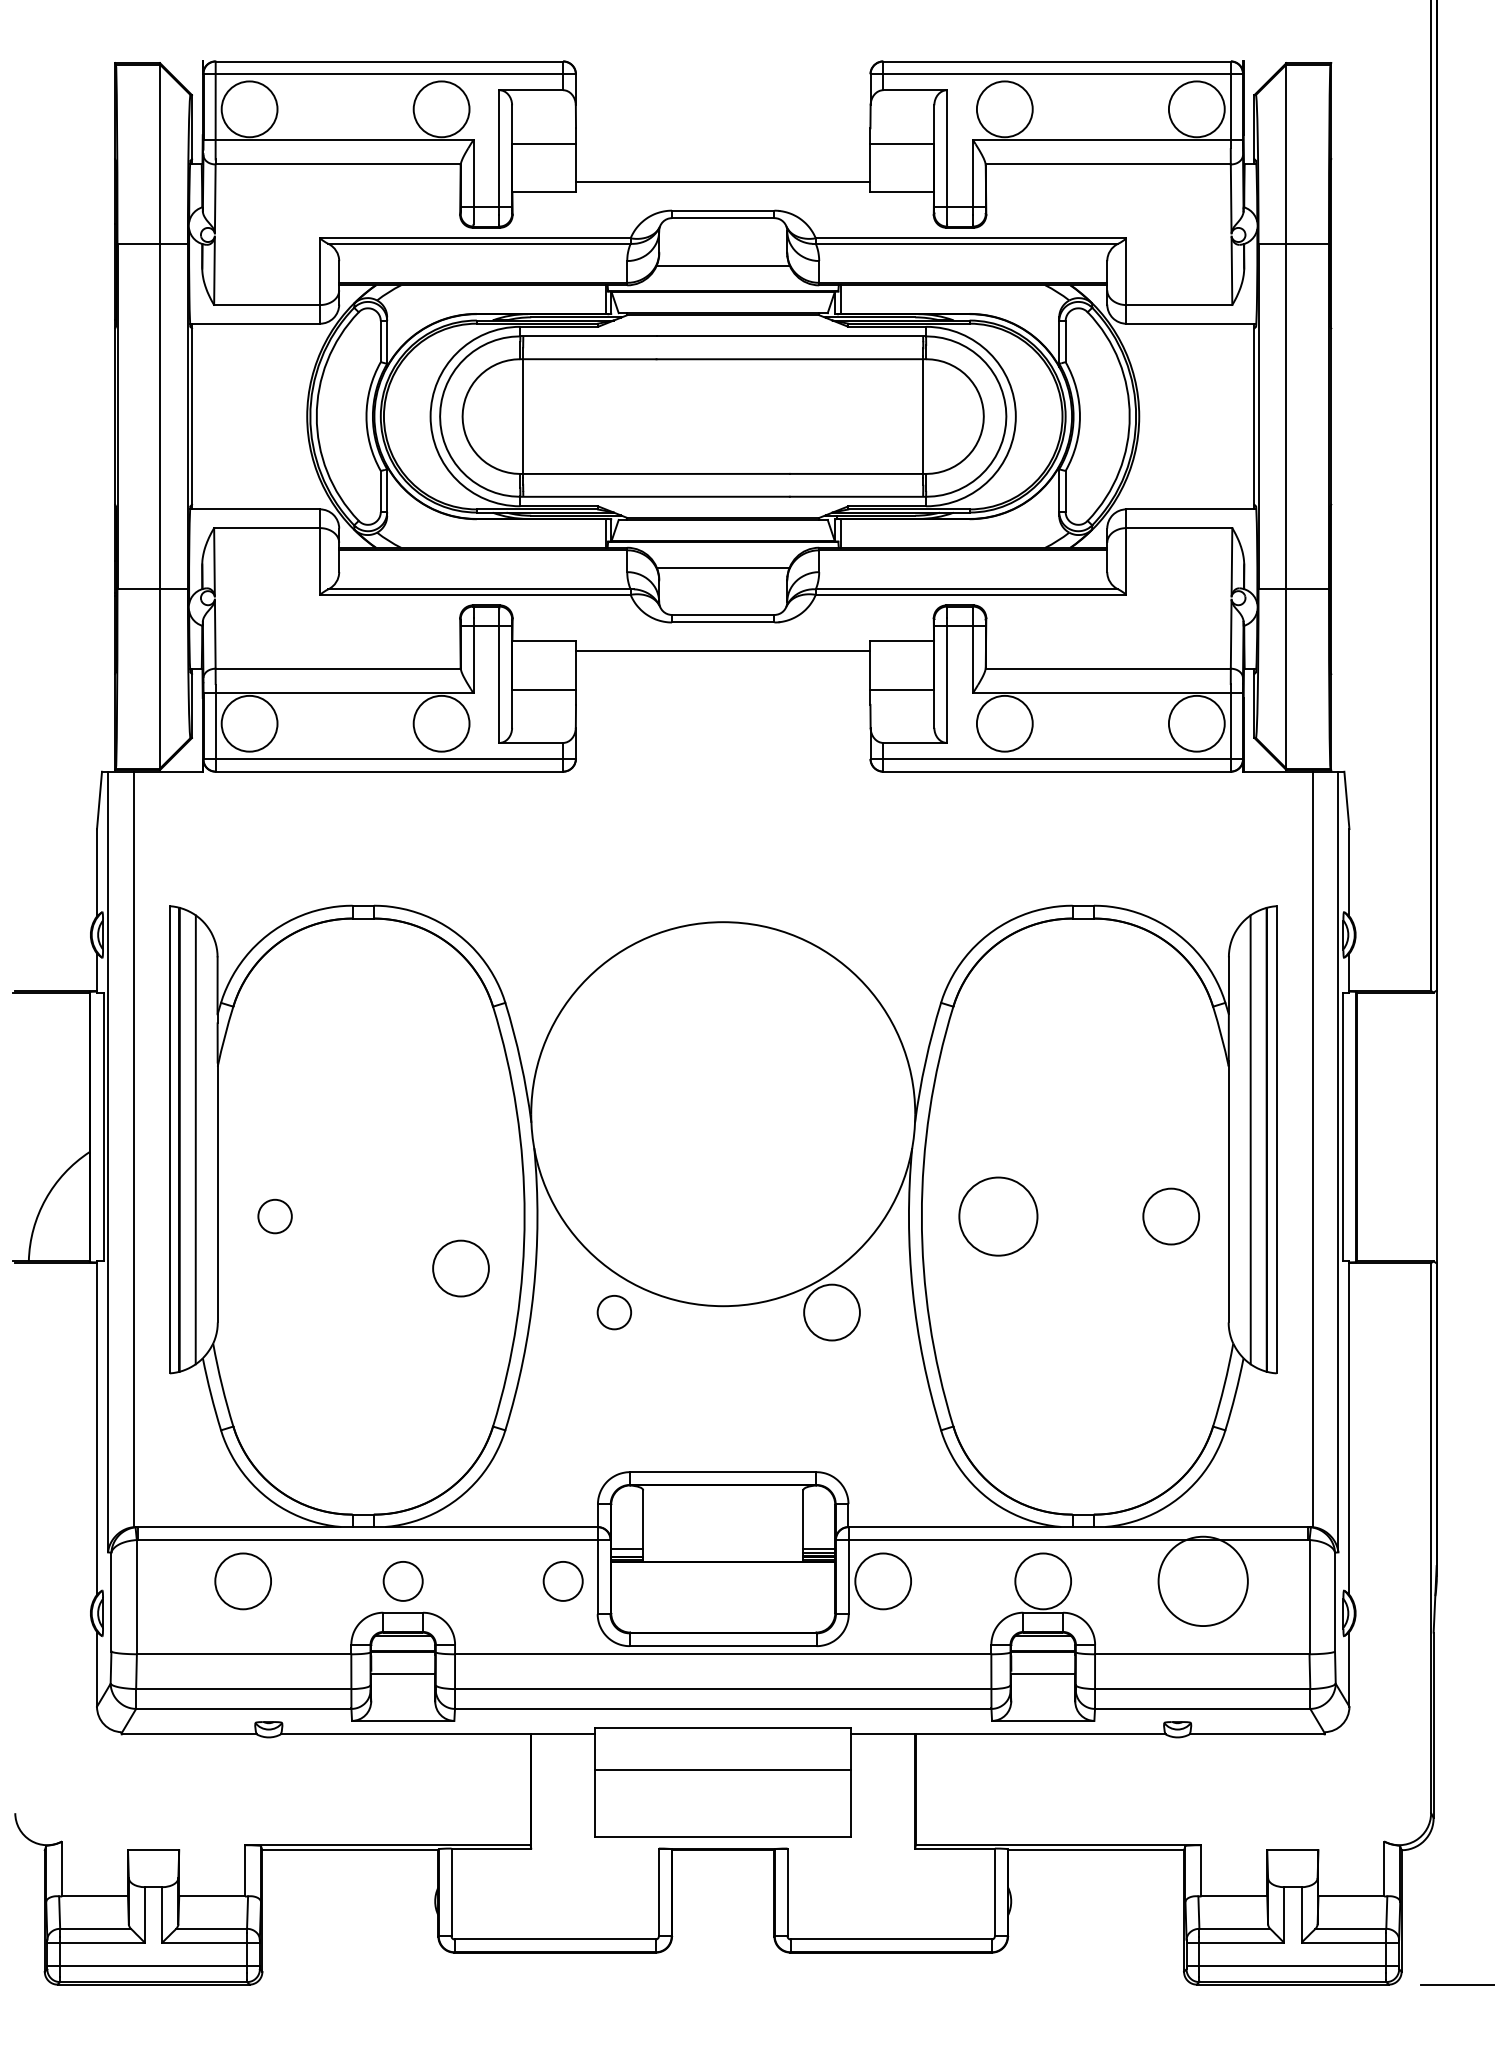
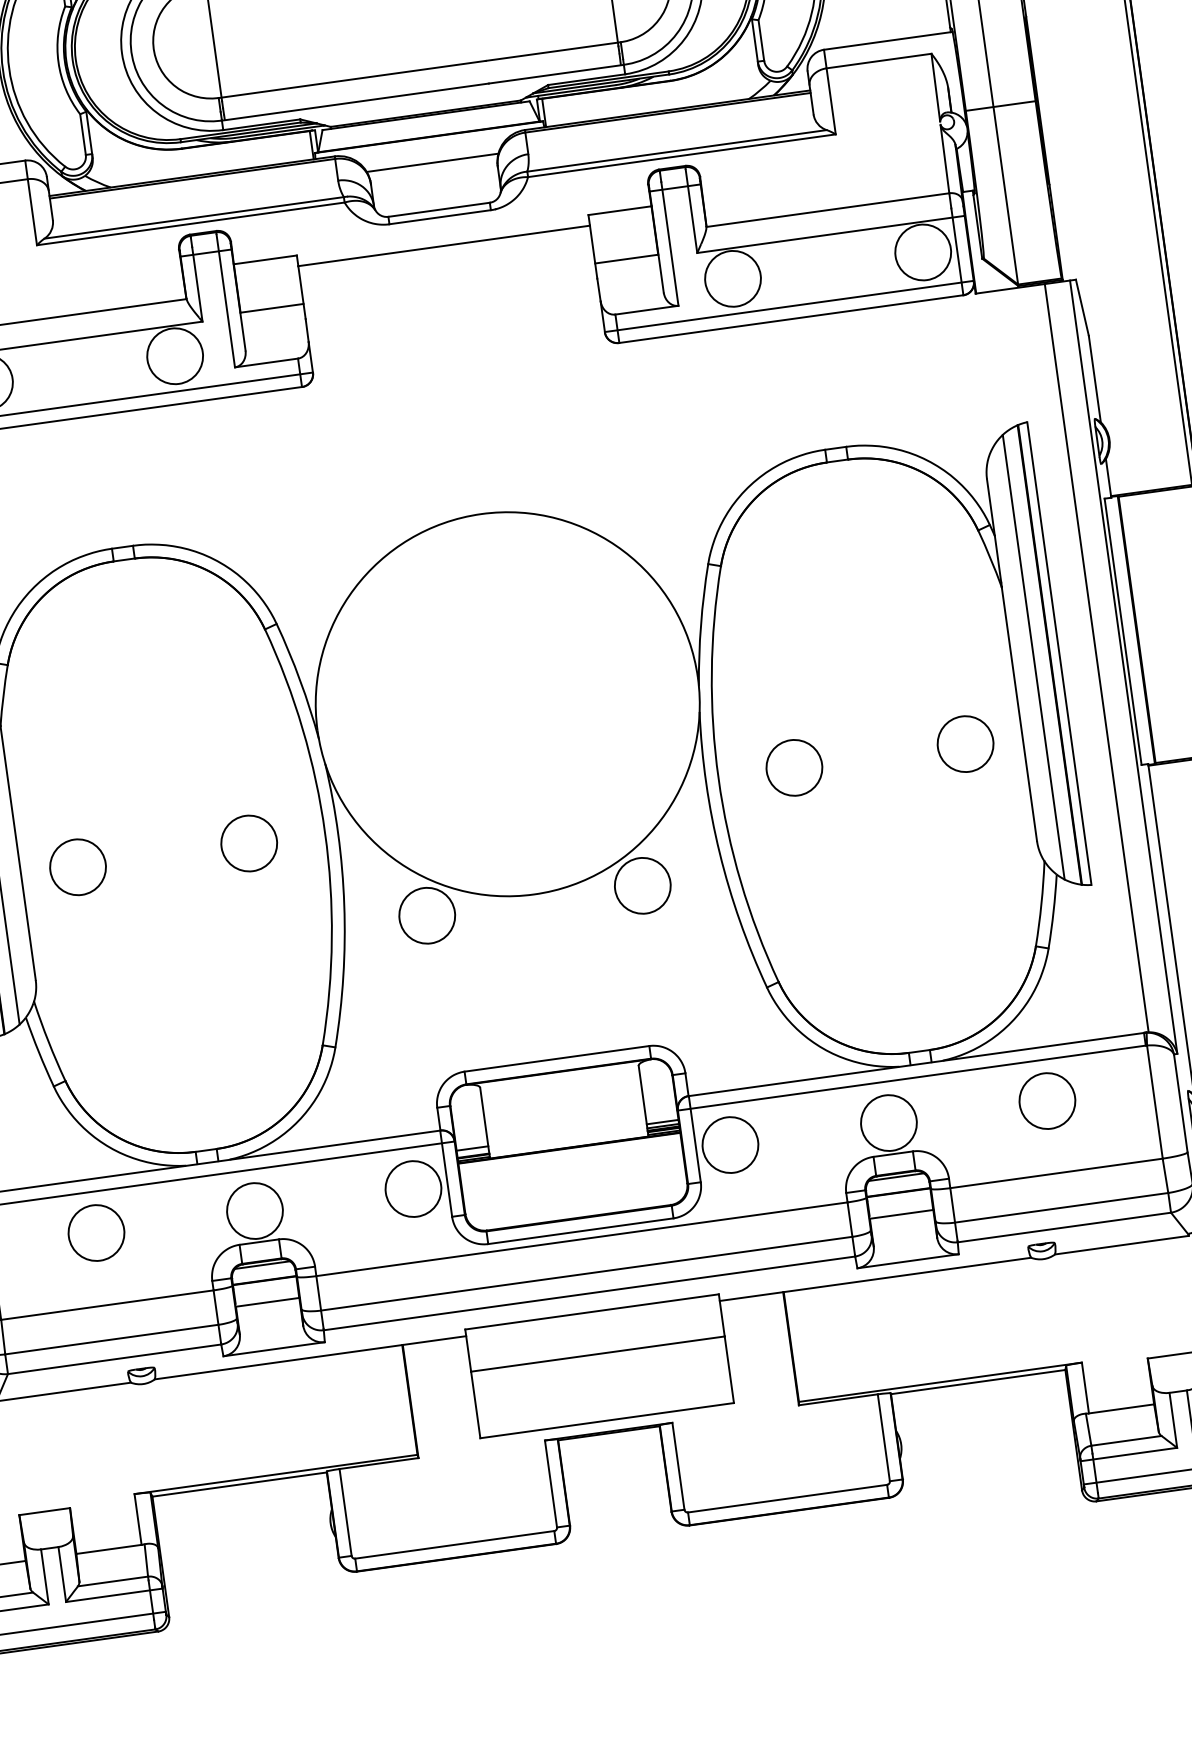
circle: (274, 1216) -> (77, 867), size x1.67
circle: (998, 1216) -> (794, 767), size x0.71
circle: (460, 1268) -> (248, 843), moved
circle: (614, 1312) -> (427, 915), size x1.67
circle: (403, 1581) -> (255, 1211), size x1.43
circle: (563, 1581) -> (413, 1189), size x1.43
circle: (1203, 1581) -> (1047, 1101), size x0.62

